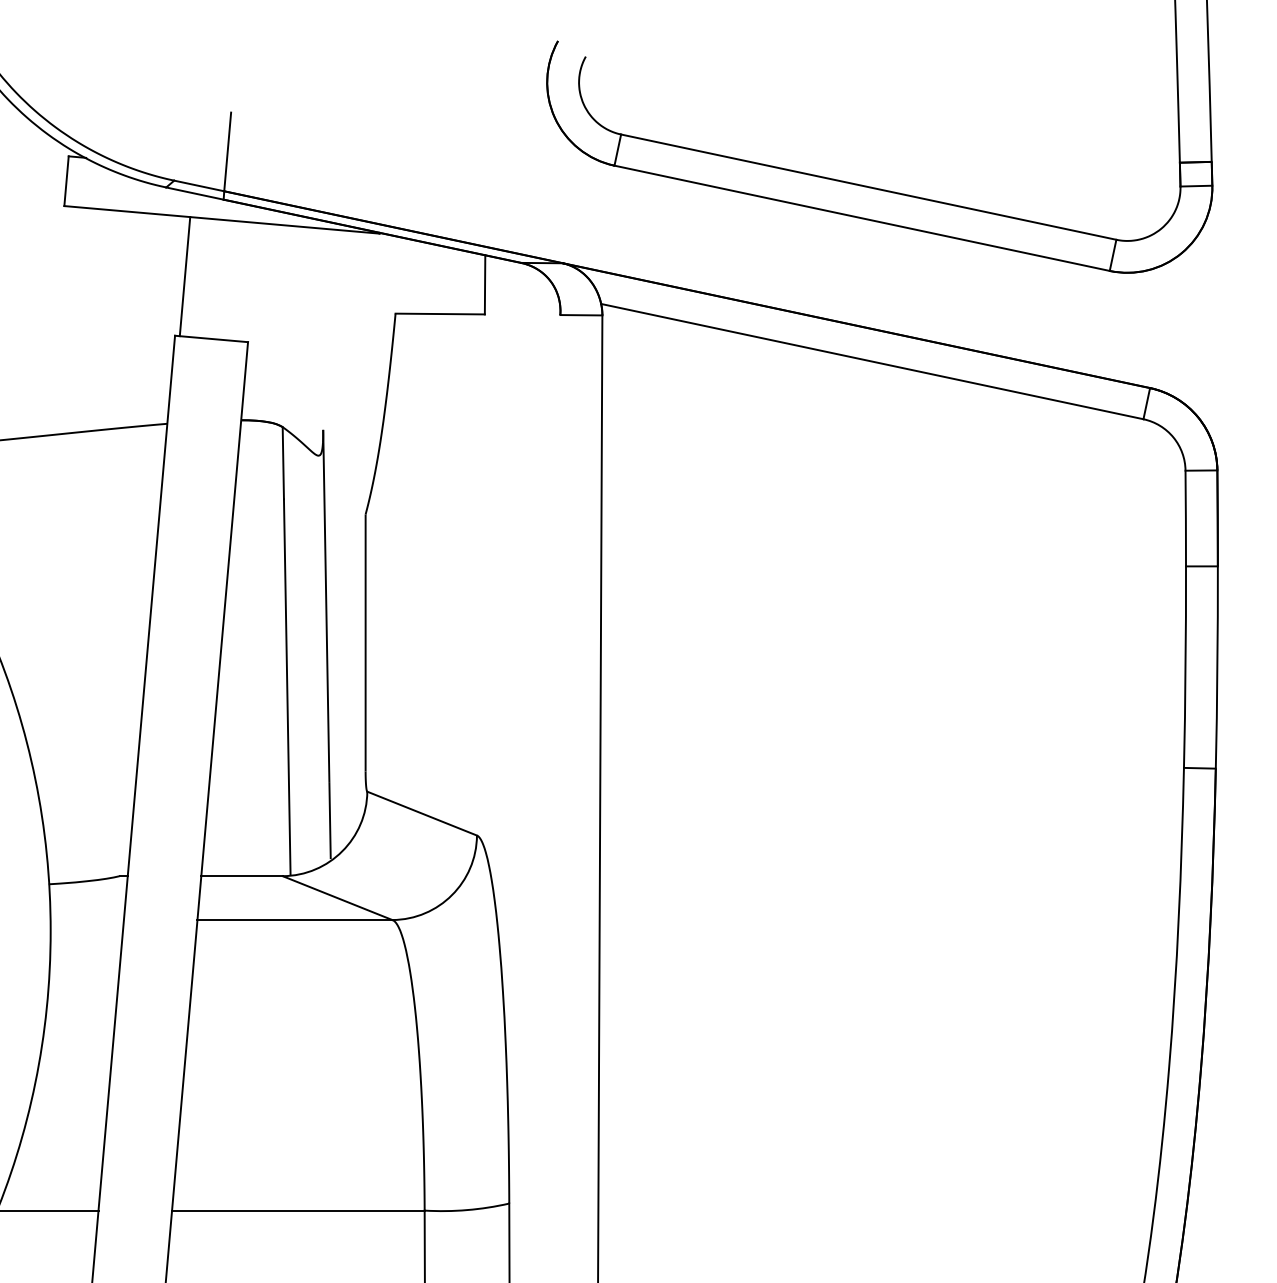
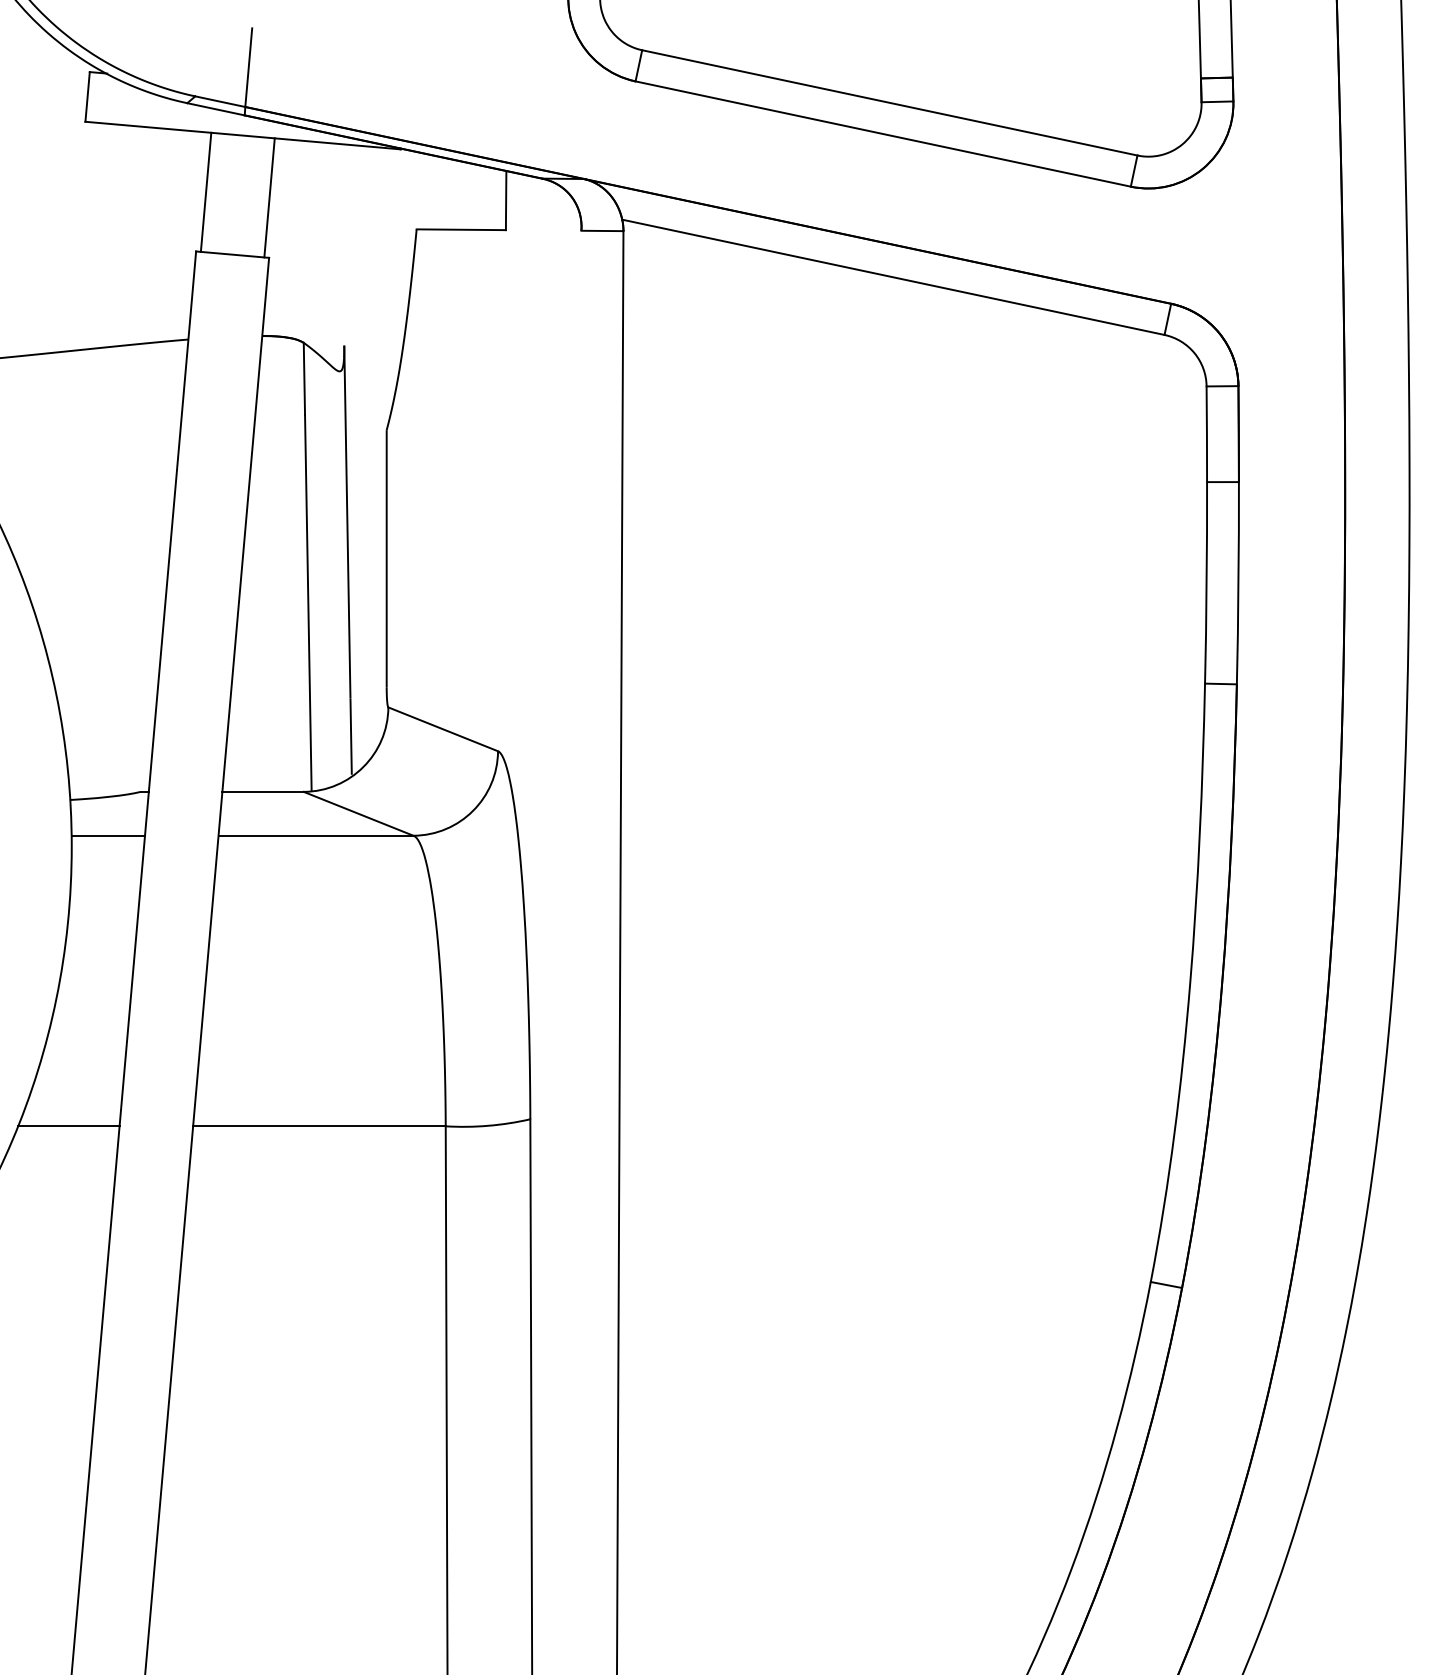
line: (248, 281) -> (269, 197), added
line: (87, 919) -> (108, 835), added

